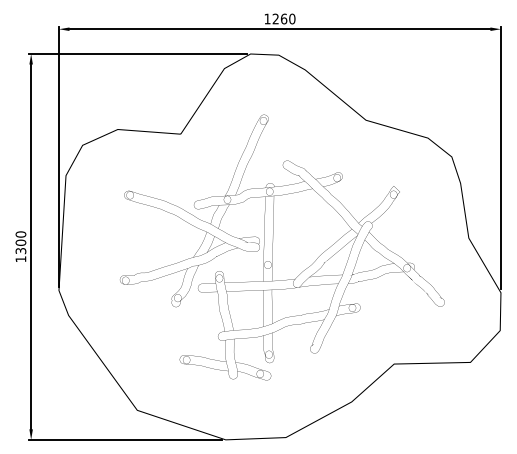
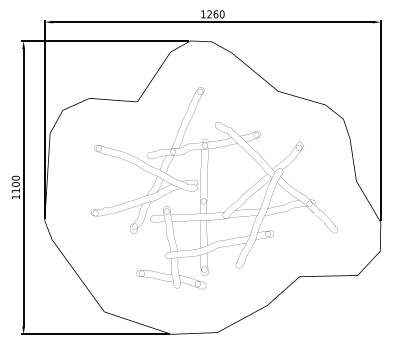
text: (20, 251) -> (15, 191), 1300 -> 1100

